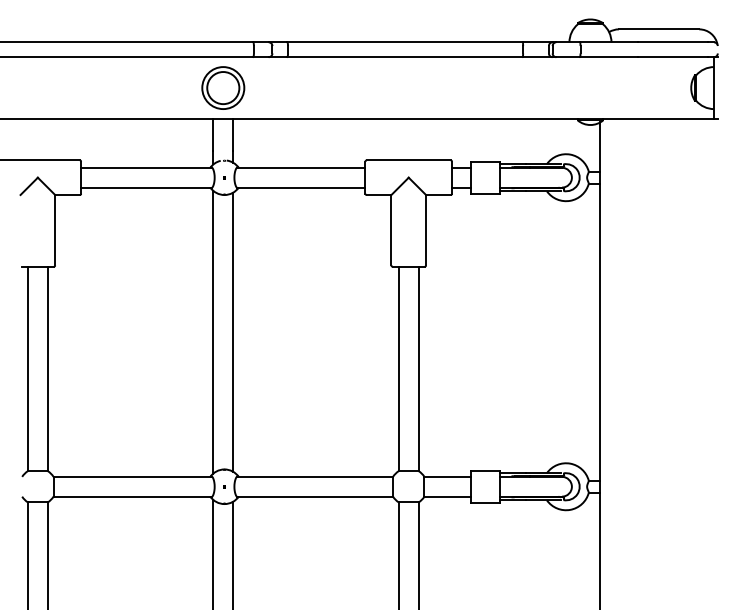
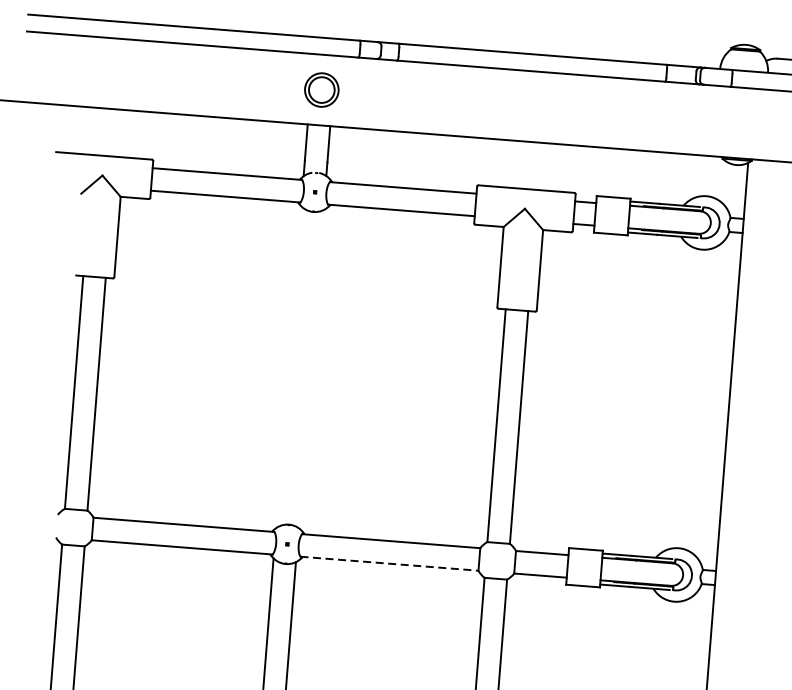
part: (223, 87) -> (322, 89), size x0.7
line: (213, 331) -> (288, 366), removed
line: (233, 331) -> (311, 368), removed
line: (315, 496) -> (390, 563), solid -> dashed

